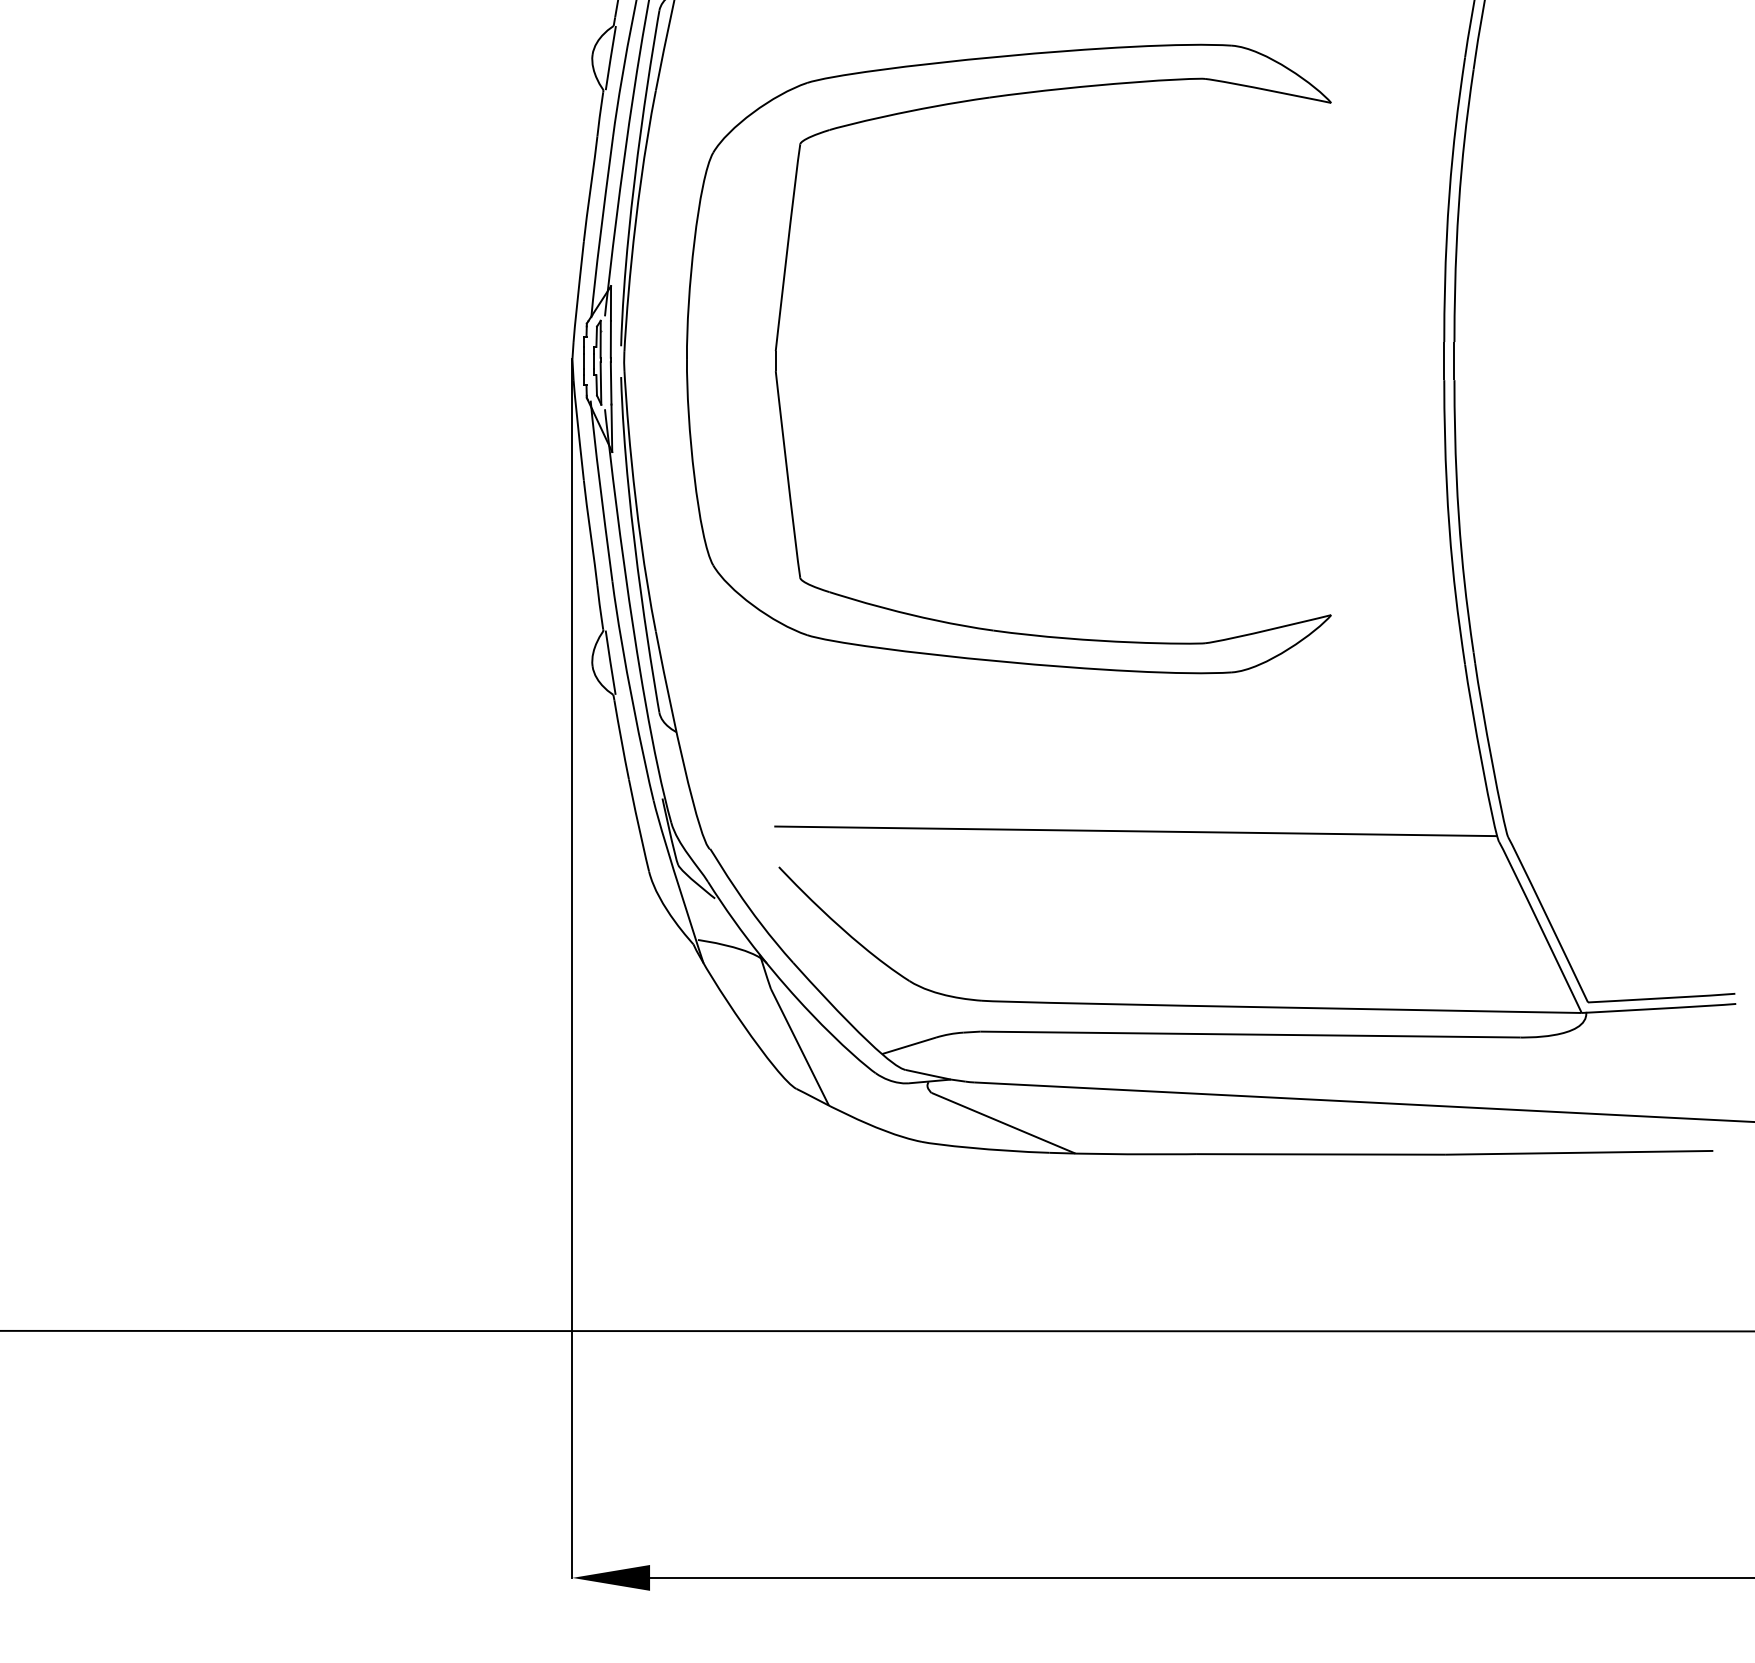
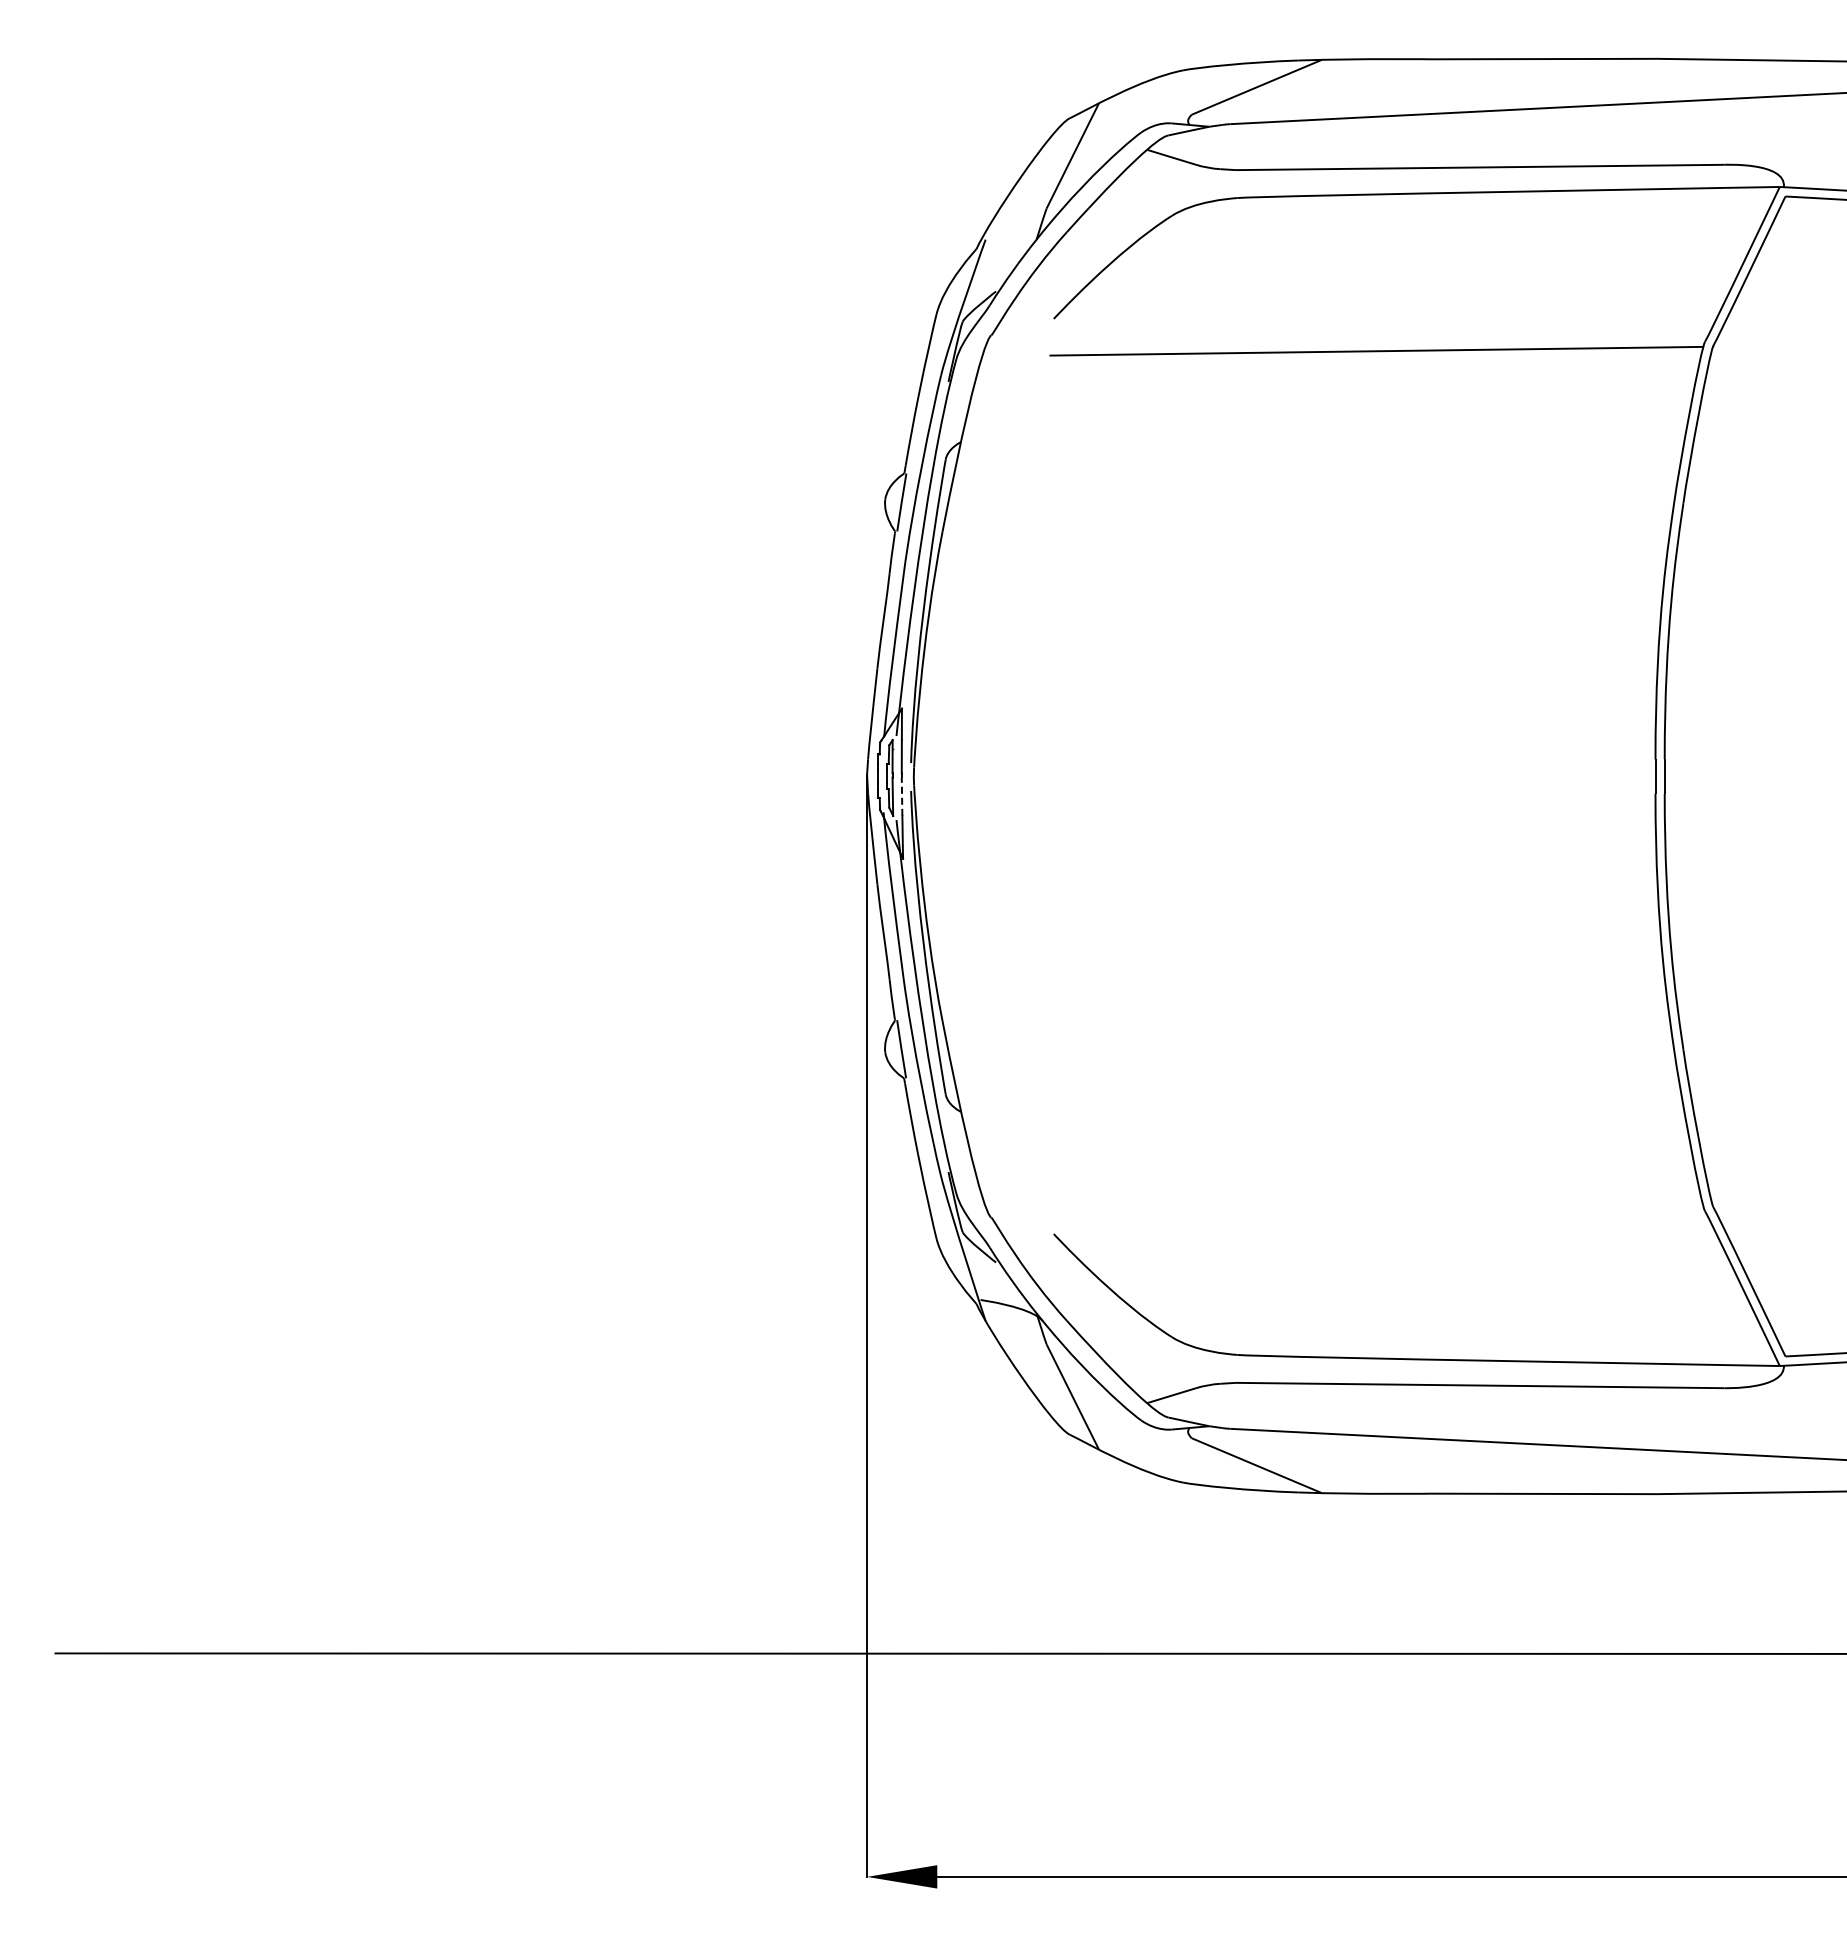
part: (779, 329) -> (1054, 747), removed
line: (611, 383) -> (902, 796), solid -> dashed
line: (1135, 831) -> (1376, 1201), removed

